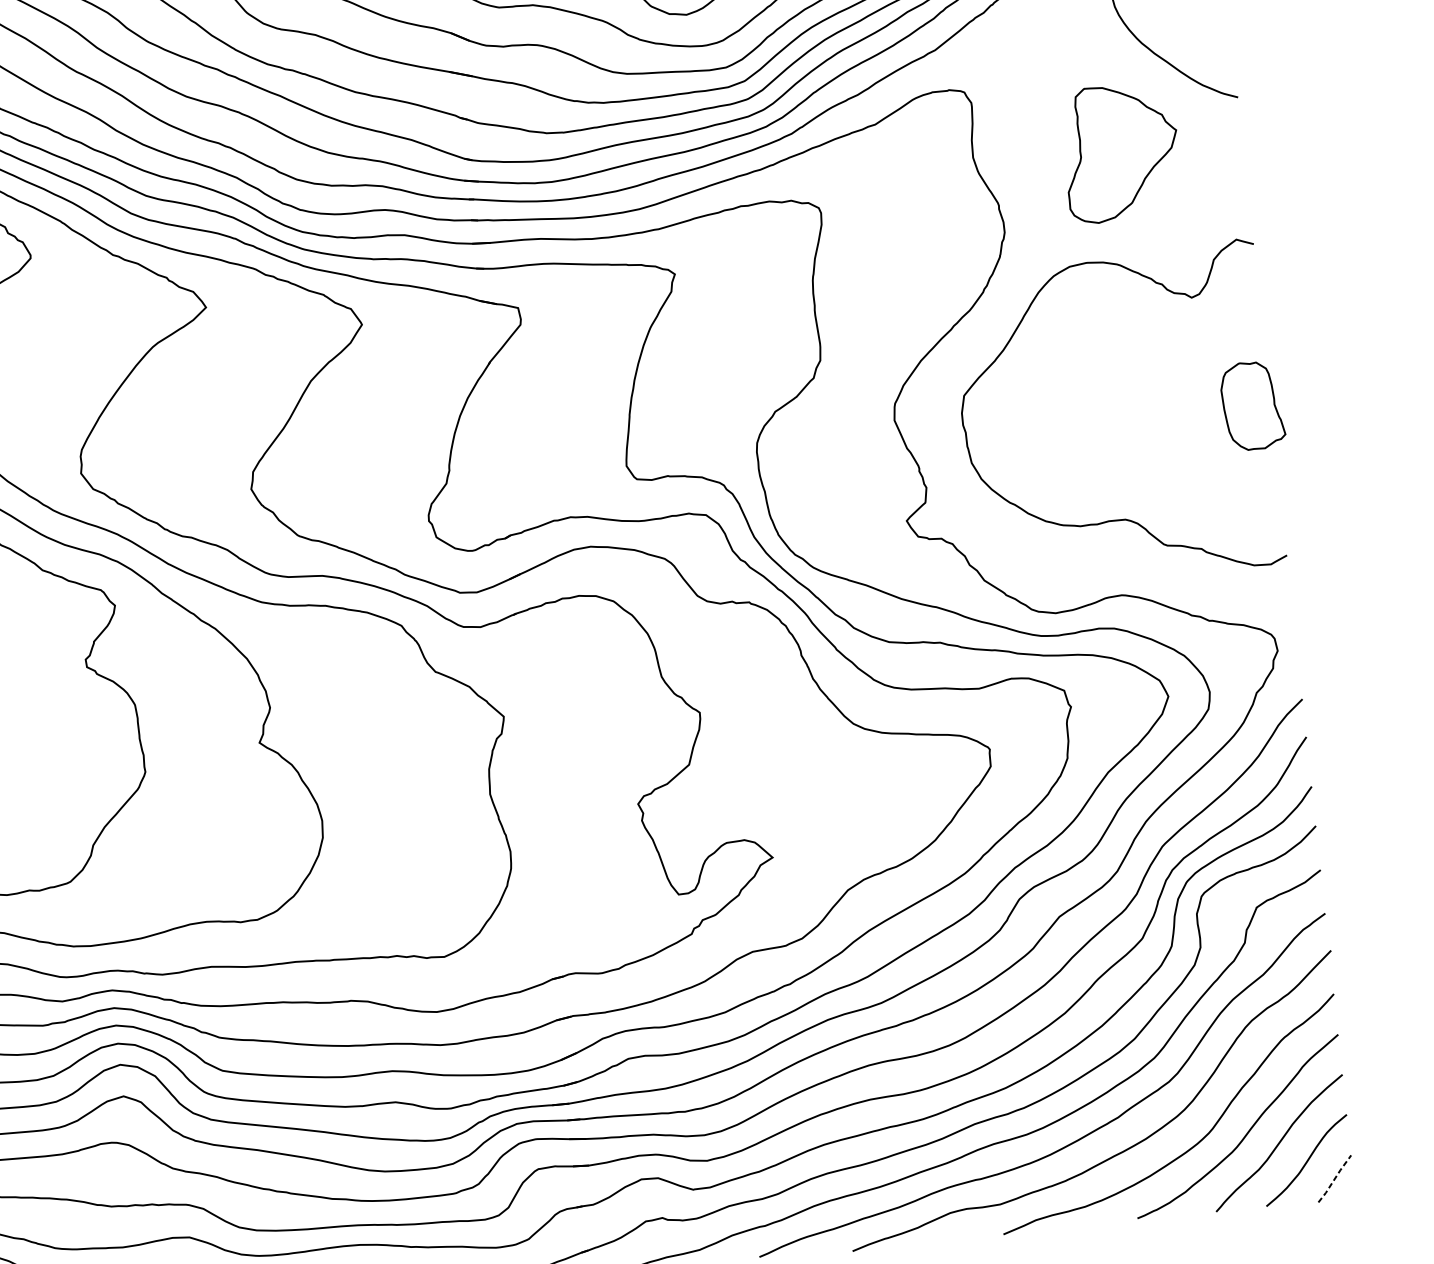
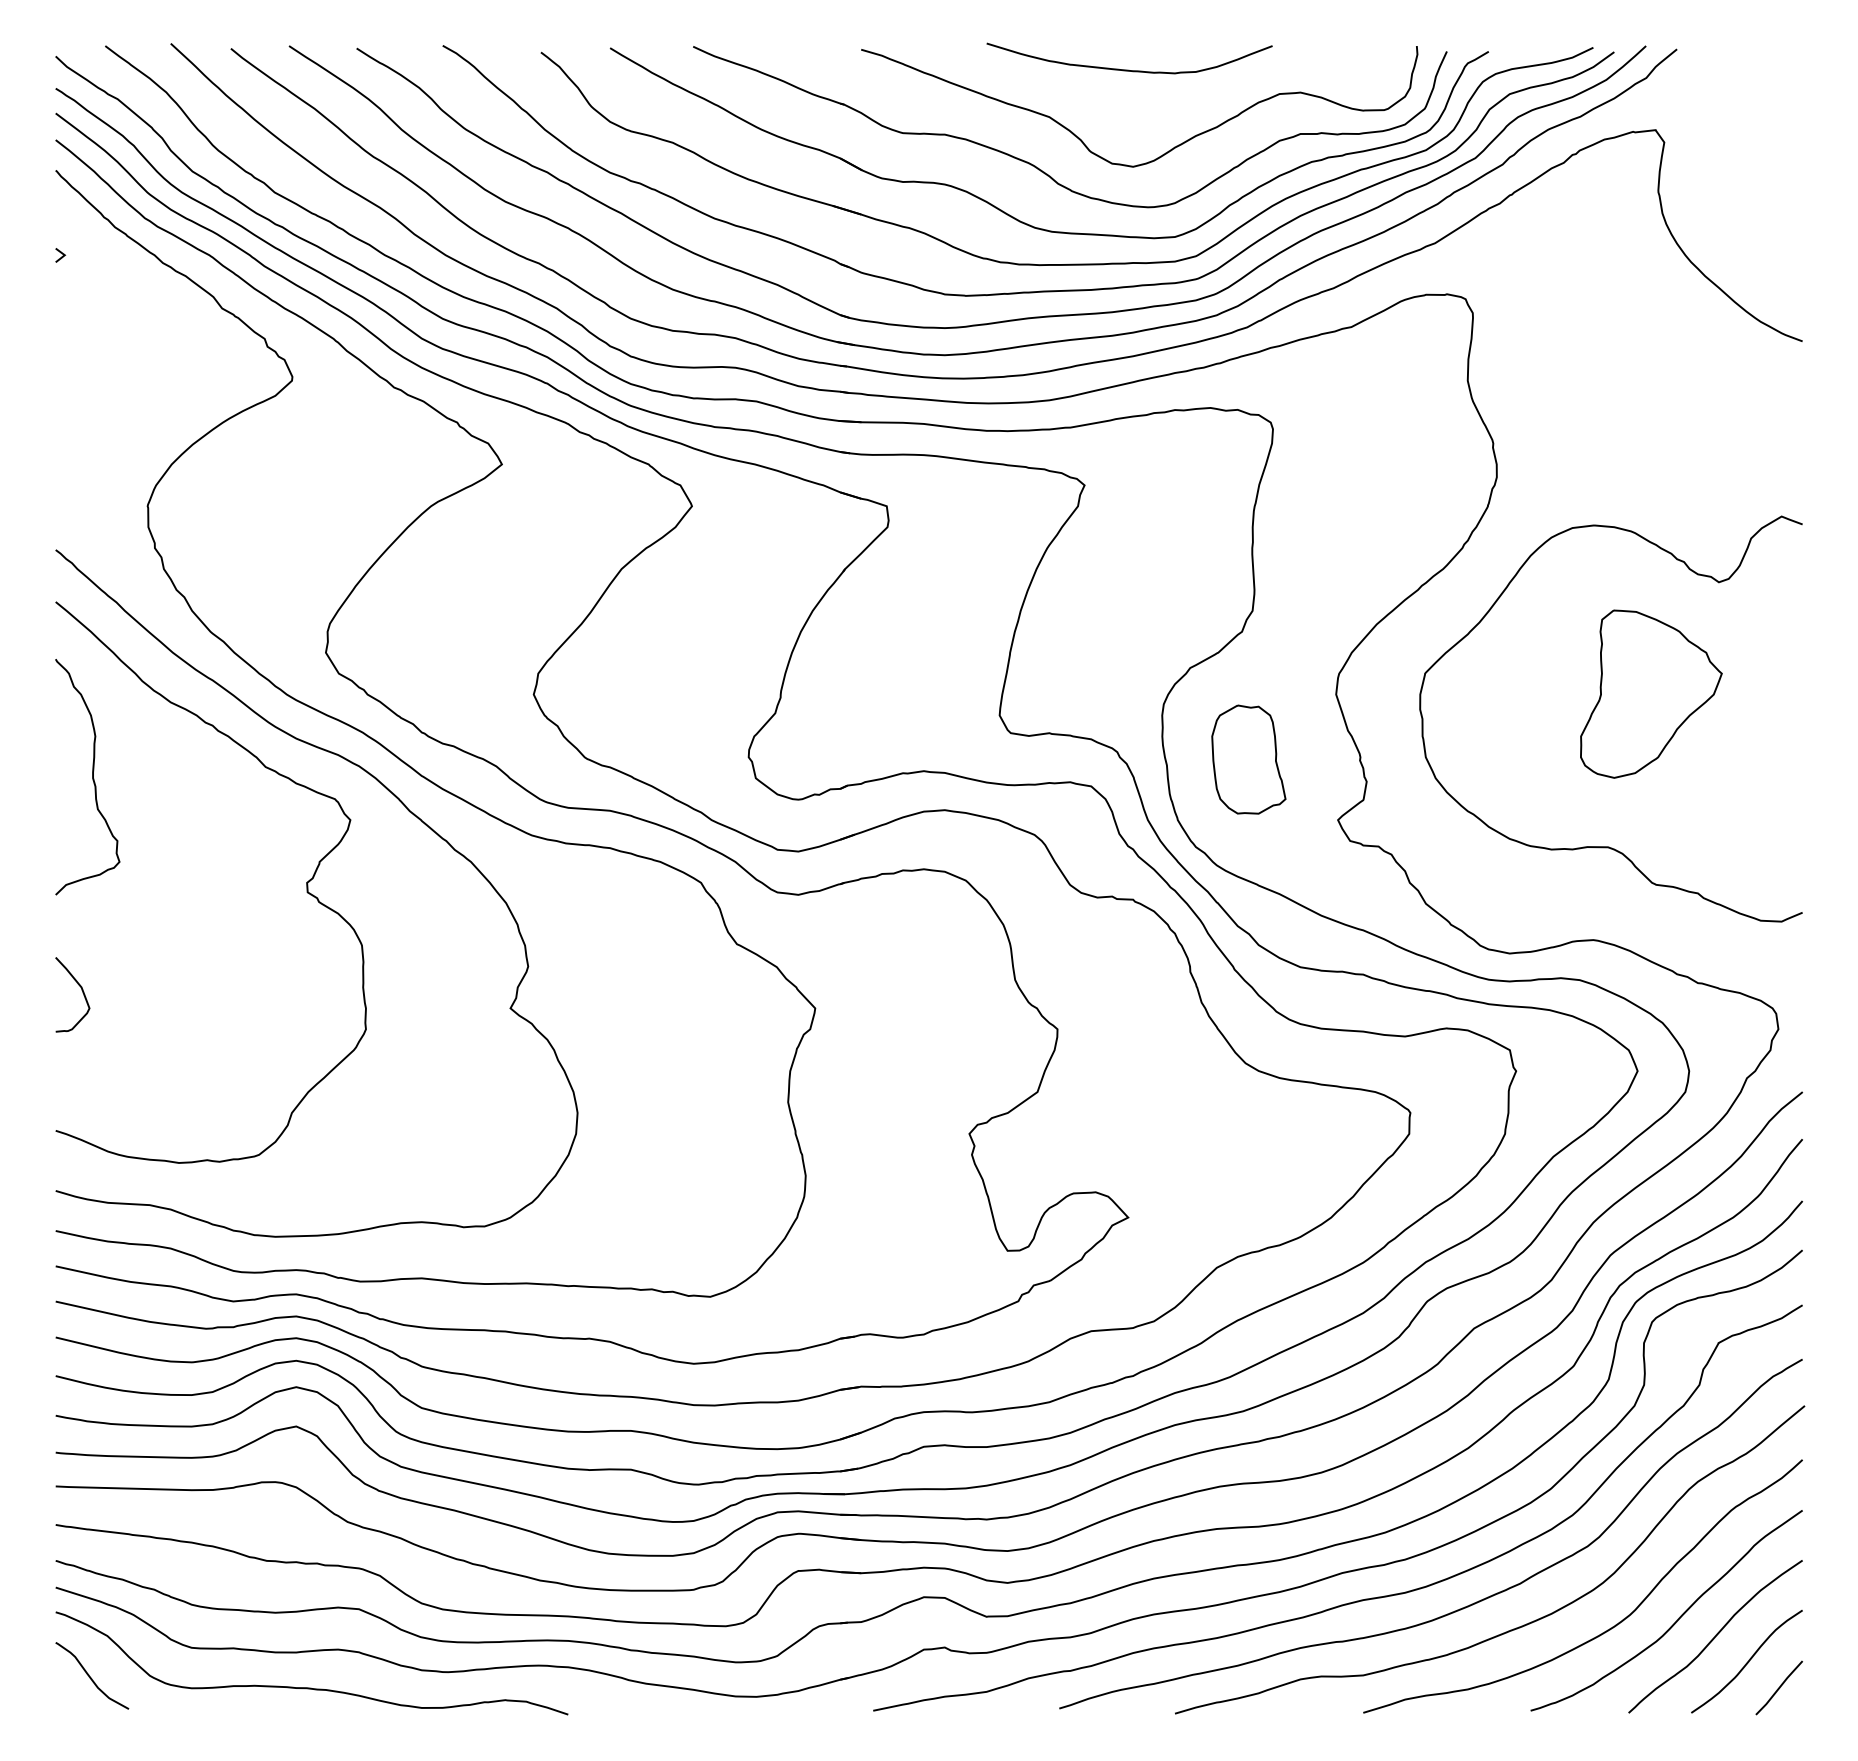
part: (1121, 152) -> (1651, 693), moved
part: (1252, 405) -> (1248, 759), moved
line: (1334, 1178) -> (1779, 1687), dashed -> solid

